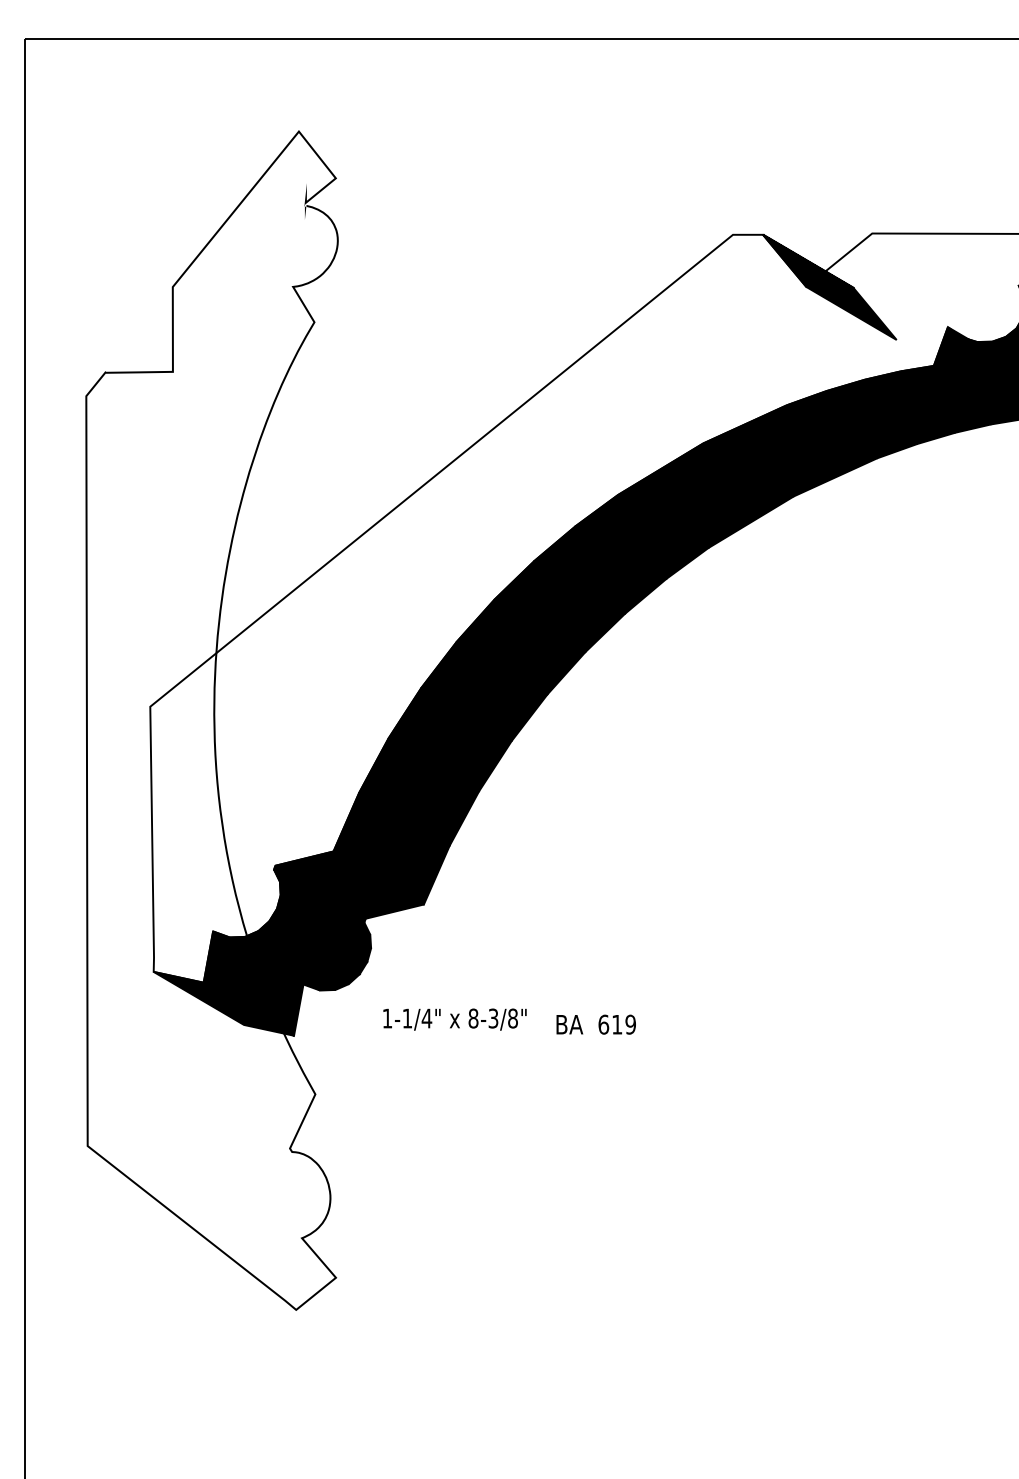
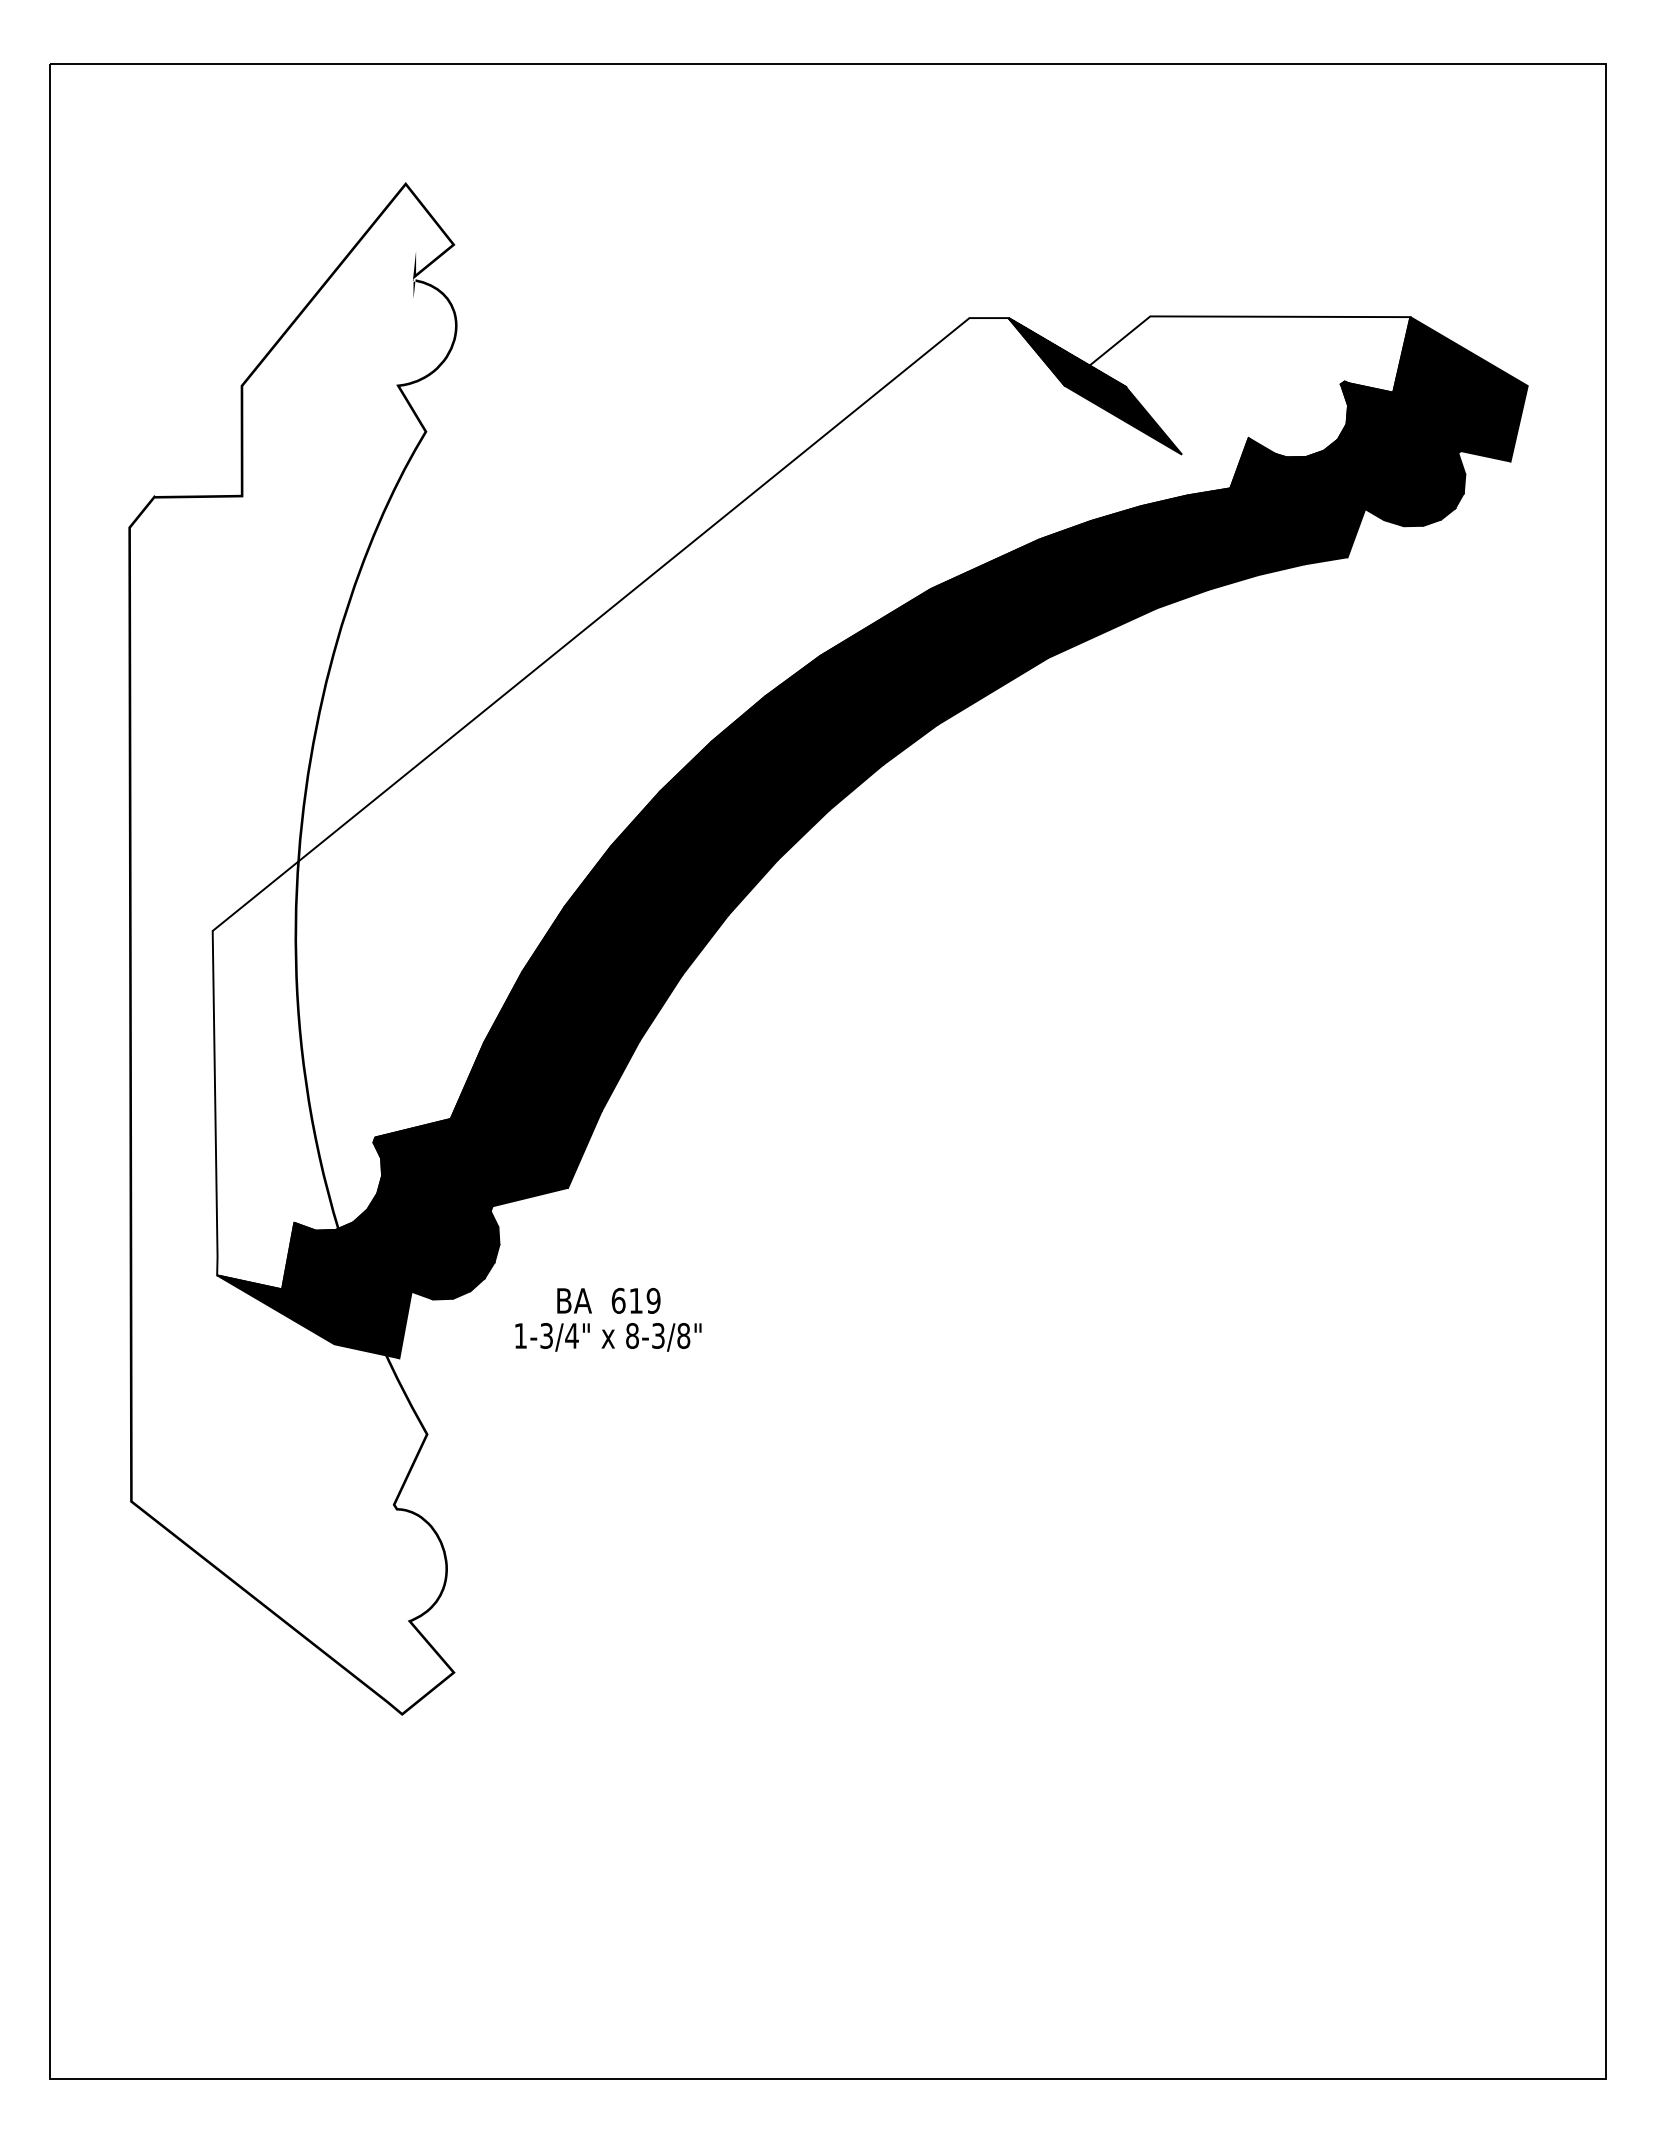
text: (407, 1018) -> (546, 1335), 1-1/4" -> 1-3/4"
text: (595, 1024) -> (608, 1300), moved

